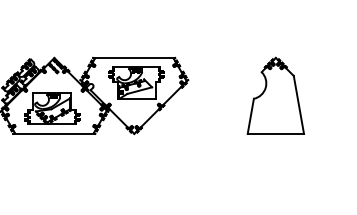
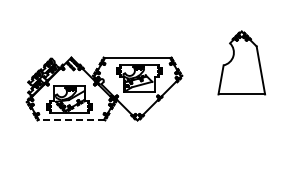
part: (275, 95) -> (241, 62), moved
line: (54, 133) -> (71, 120), solid -> dashed

